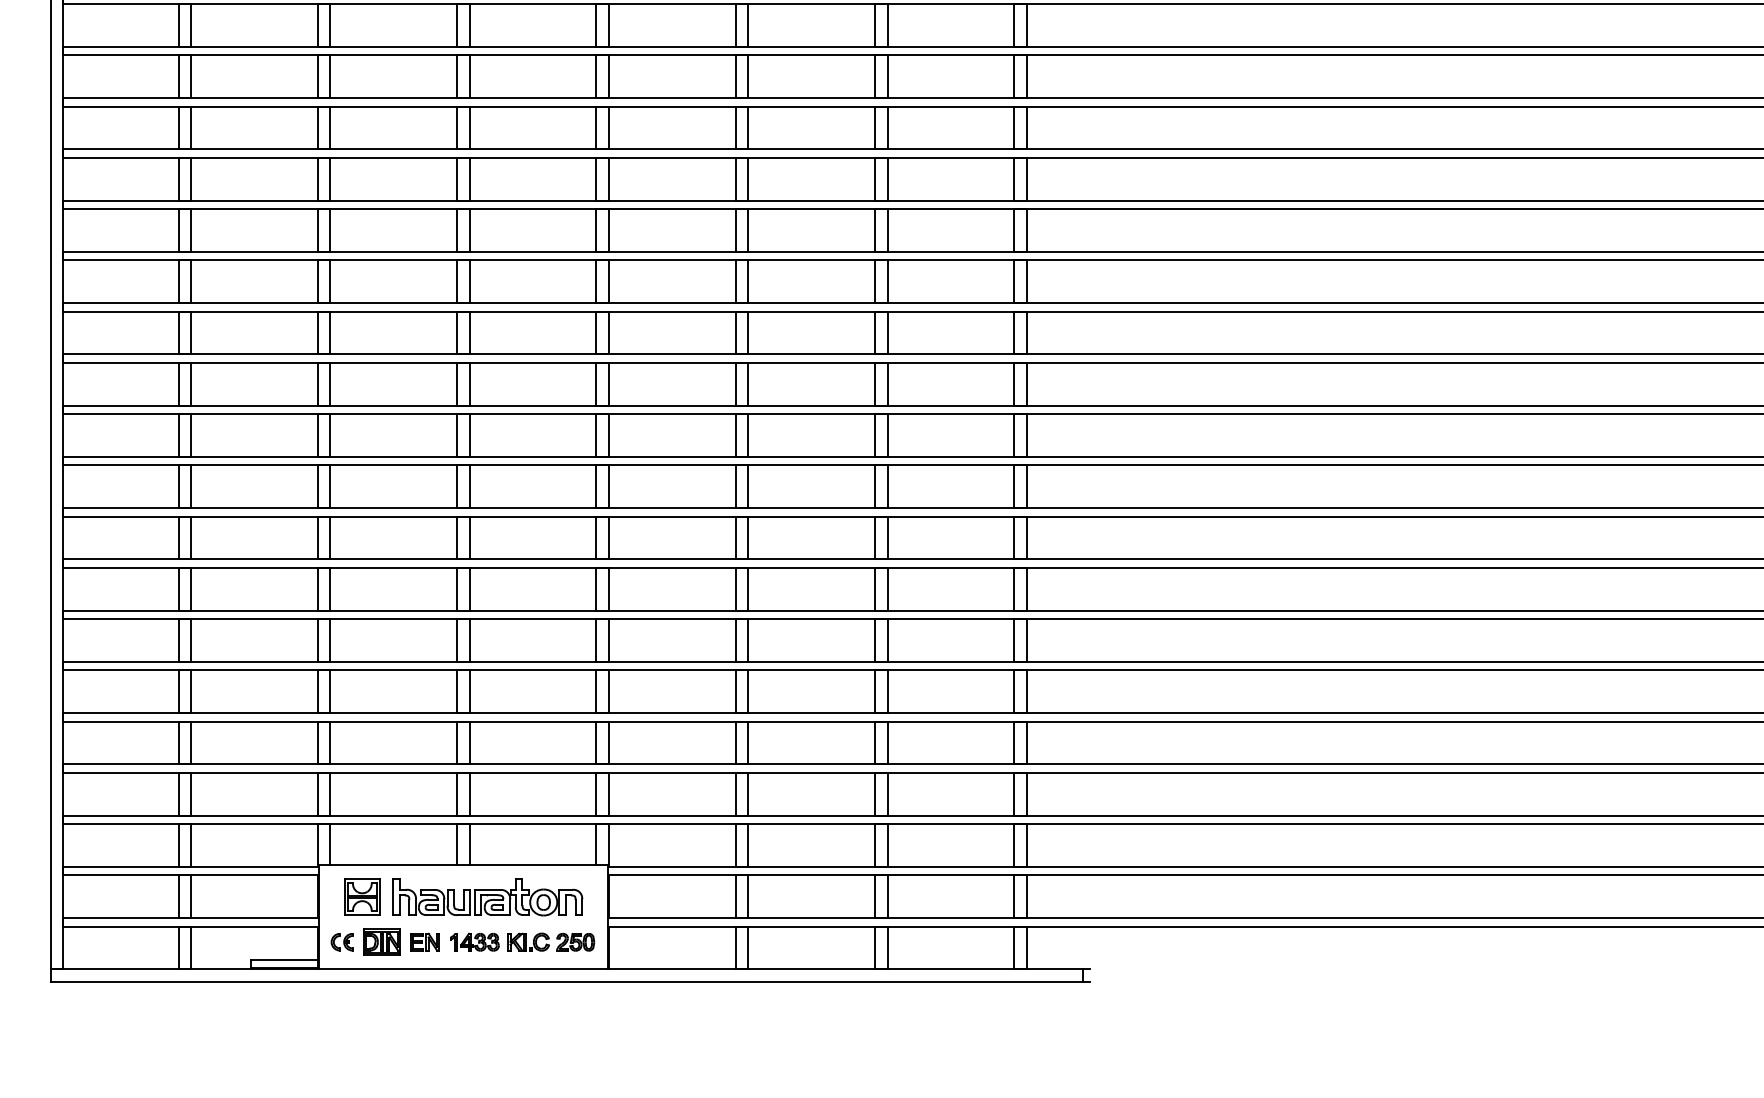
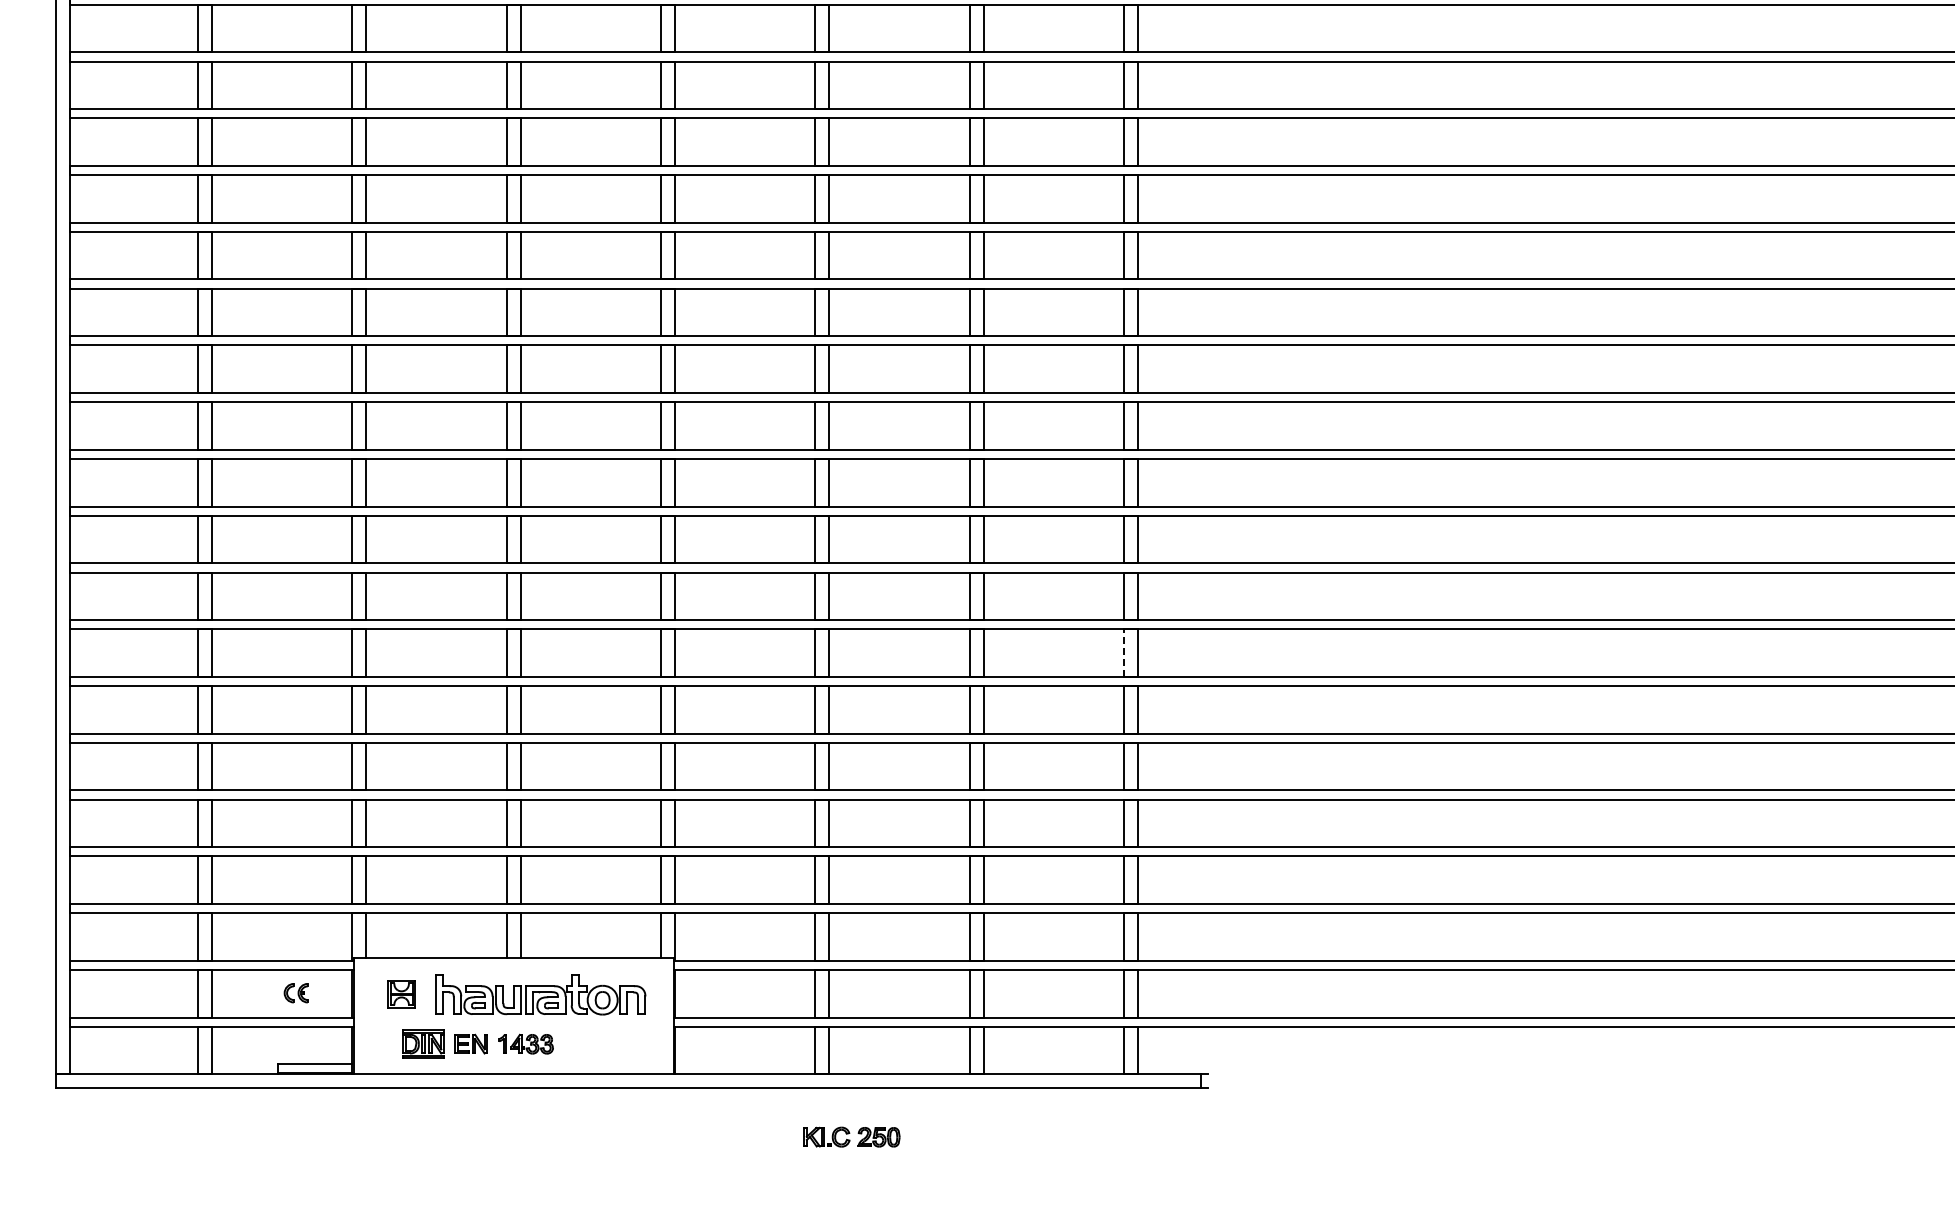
line: (1014, 589) -> (1124, 653), solid -> dashed
part: (362, 897) -> (401, 994), size x0.7
part: (550, 941) -> (851, 1136), moved
part: (341, 942) -> (295, 993), moved

